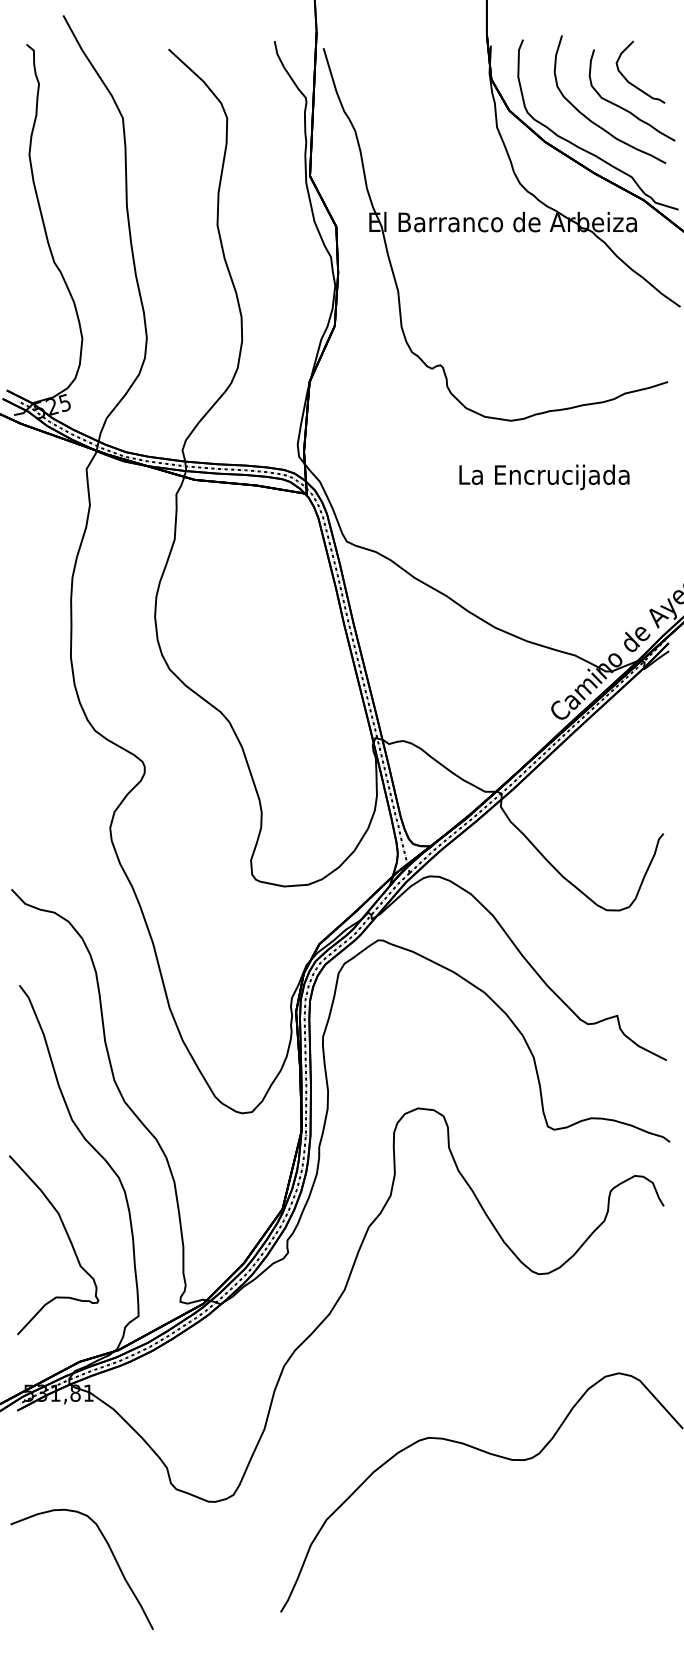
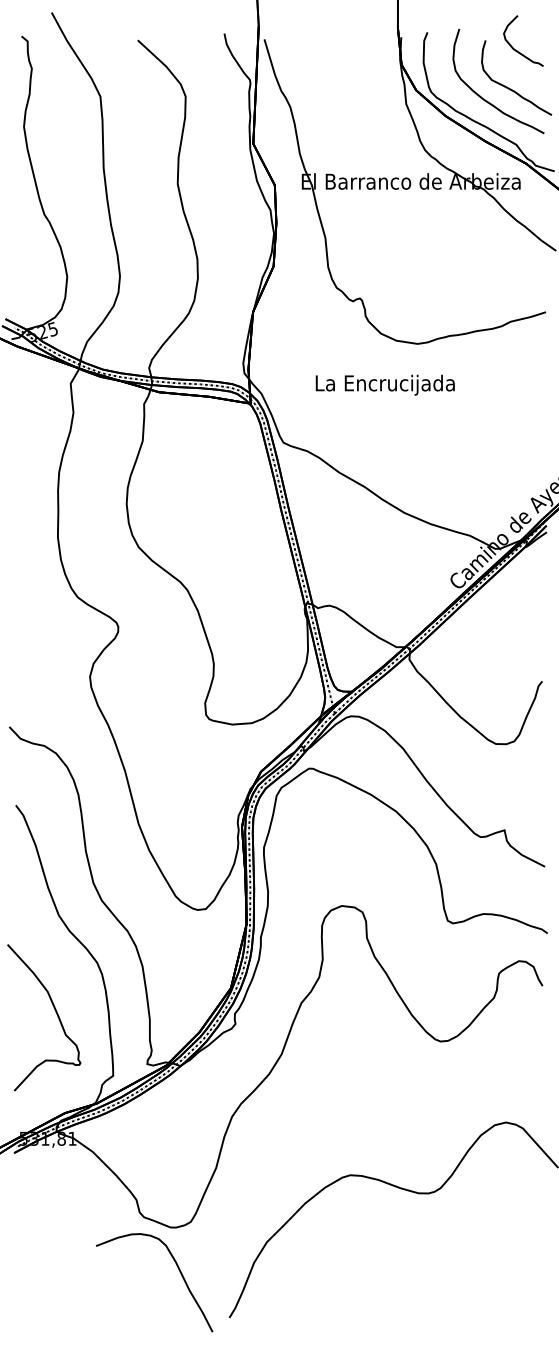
curve: (632, 83) -> (516, 50), moved
text: (544, 477) -> (385, 385), moved
curve: (111, 1553) -> (178, 1269), moved

